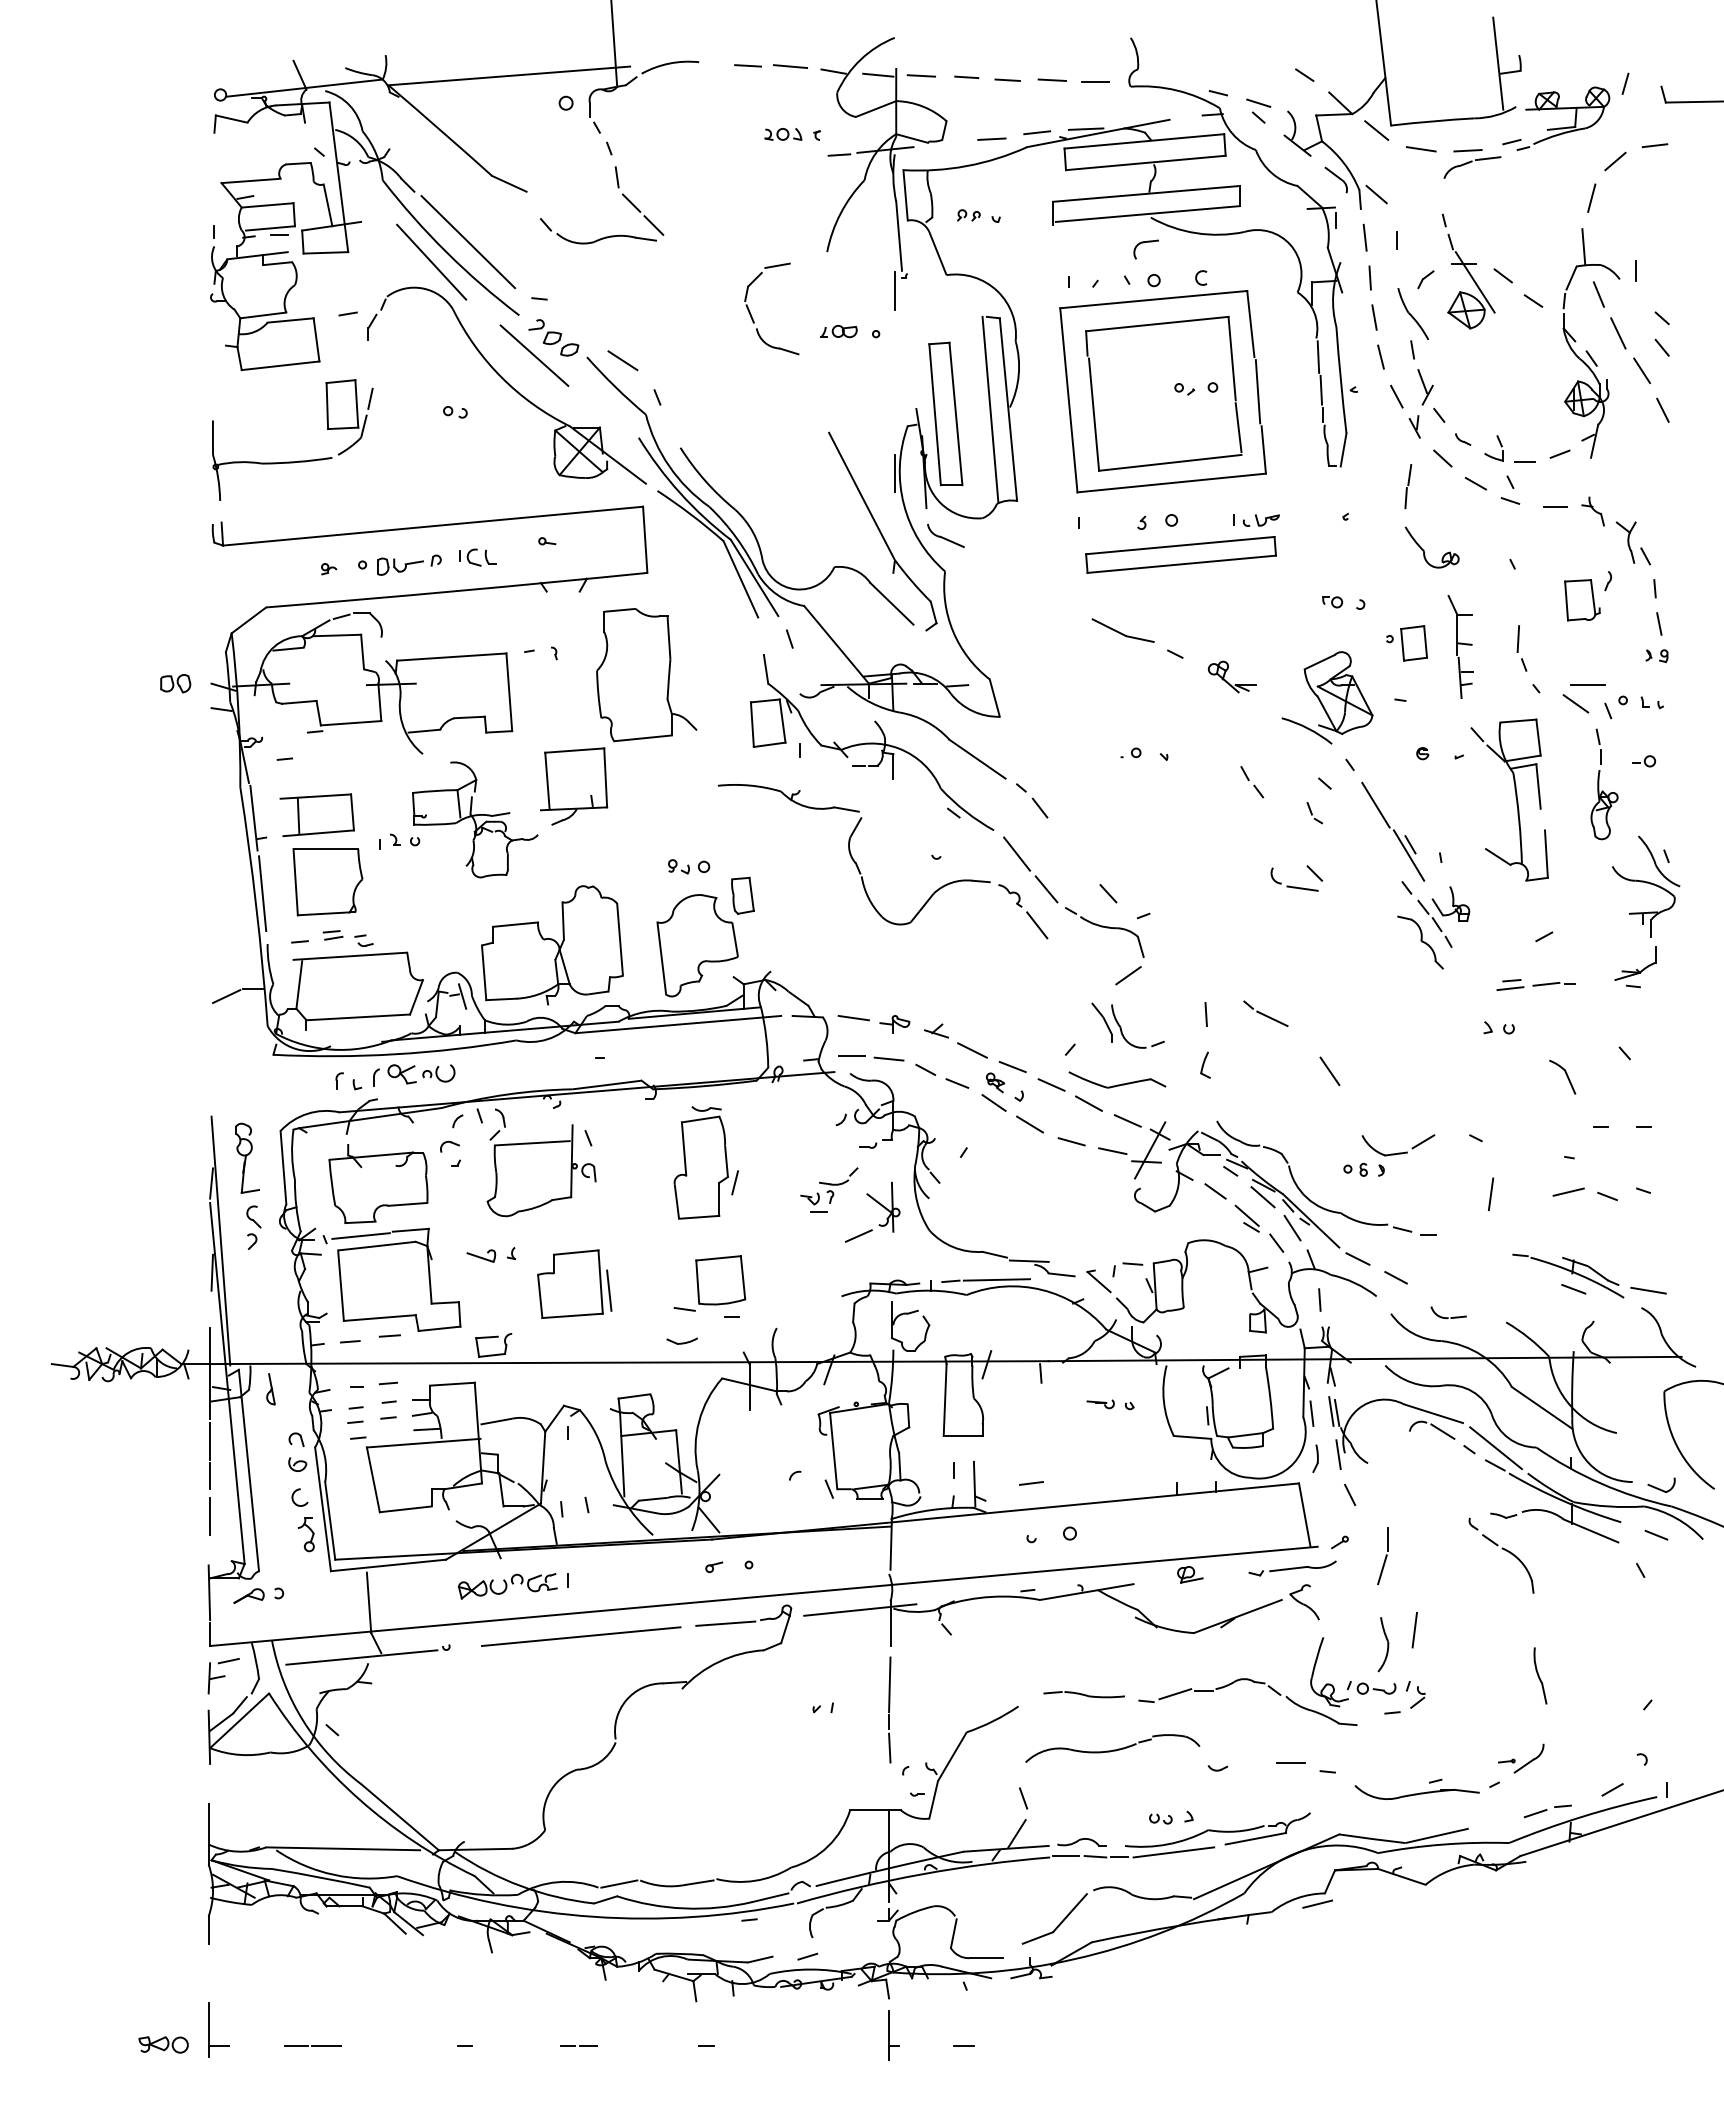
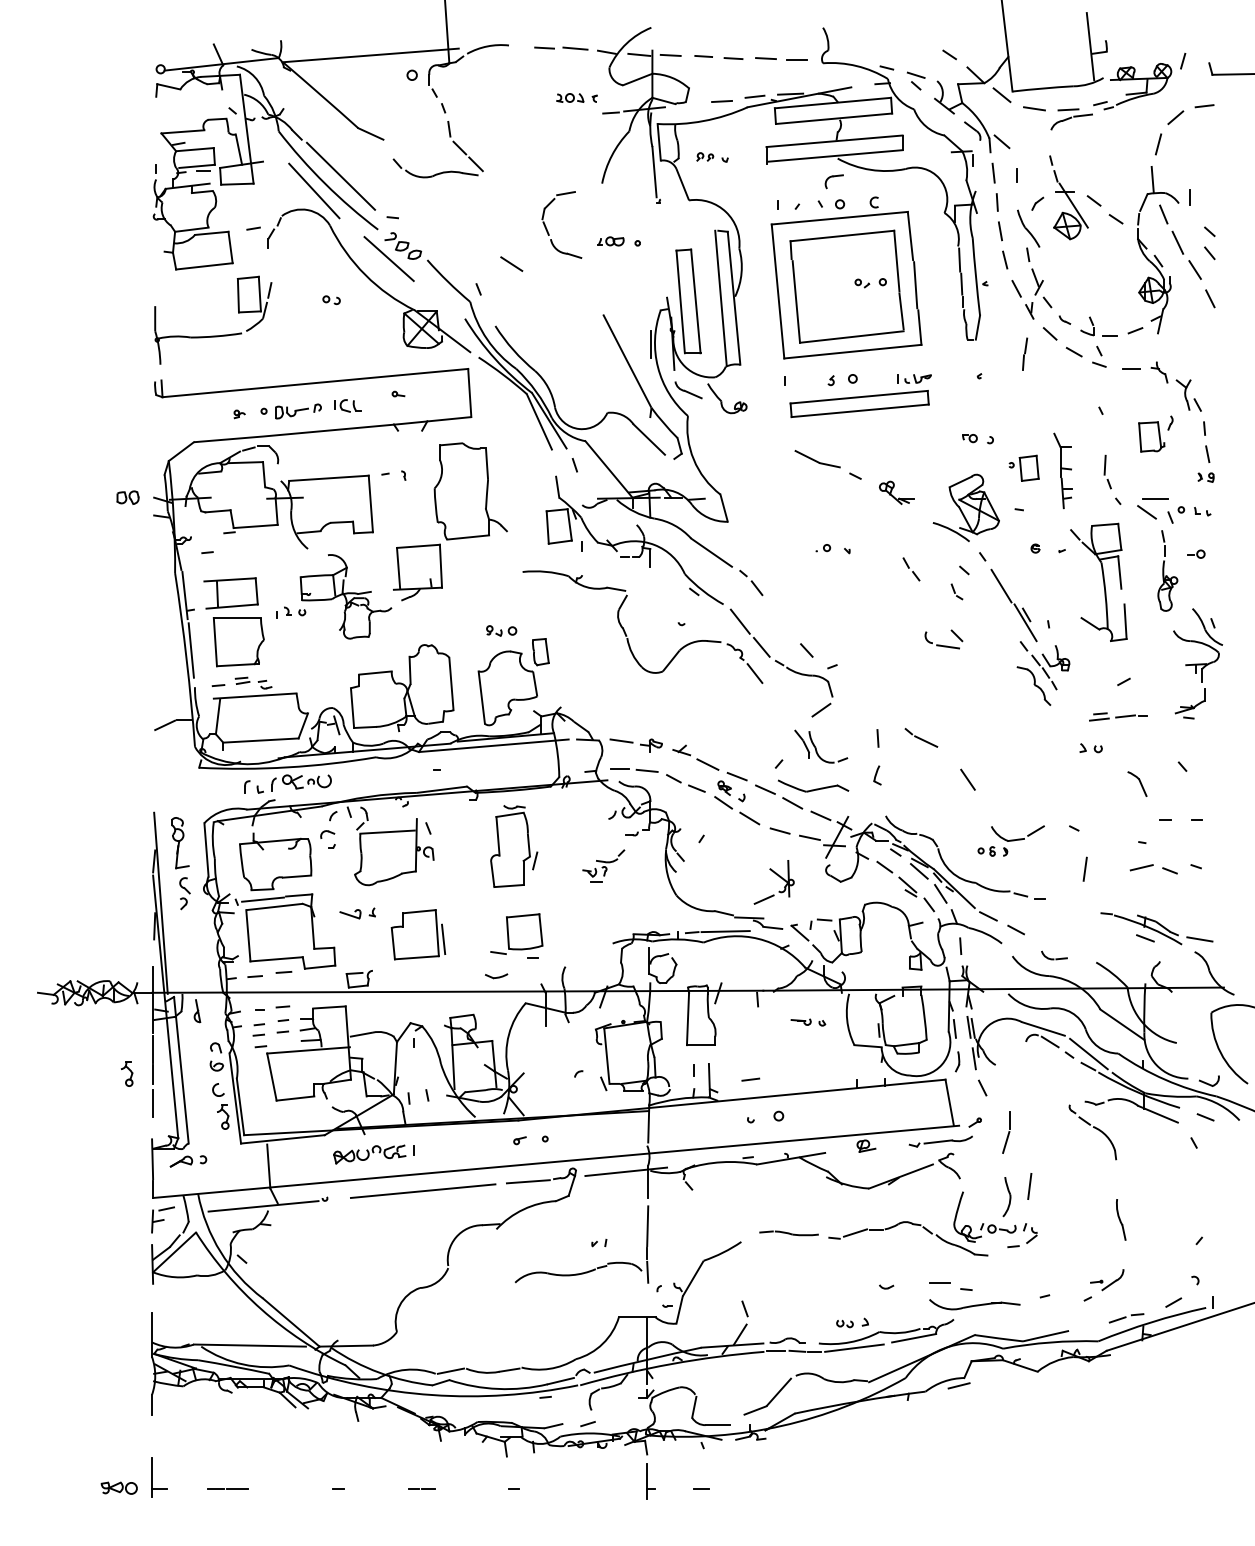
line: (894, 290) -> (651, 211), removed
line: (622, 360) -> (511, 263), moved
part: (1424, 550) -> (721, 400), moved
part: (877, 1203) -> (777, 875), moved
part: (179, 1473) -> (130, 1072), added
part: (1112, 1748) -> (578, 1272), moved
part: (1416, 1792) -> (974, 1304), moved

